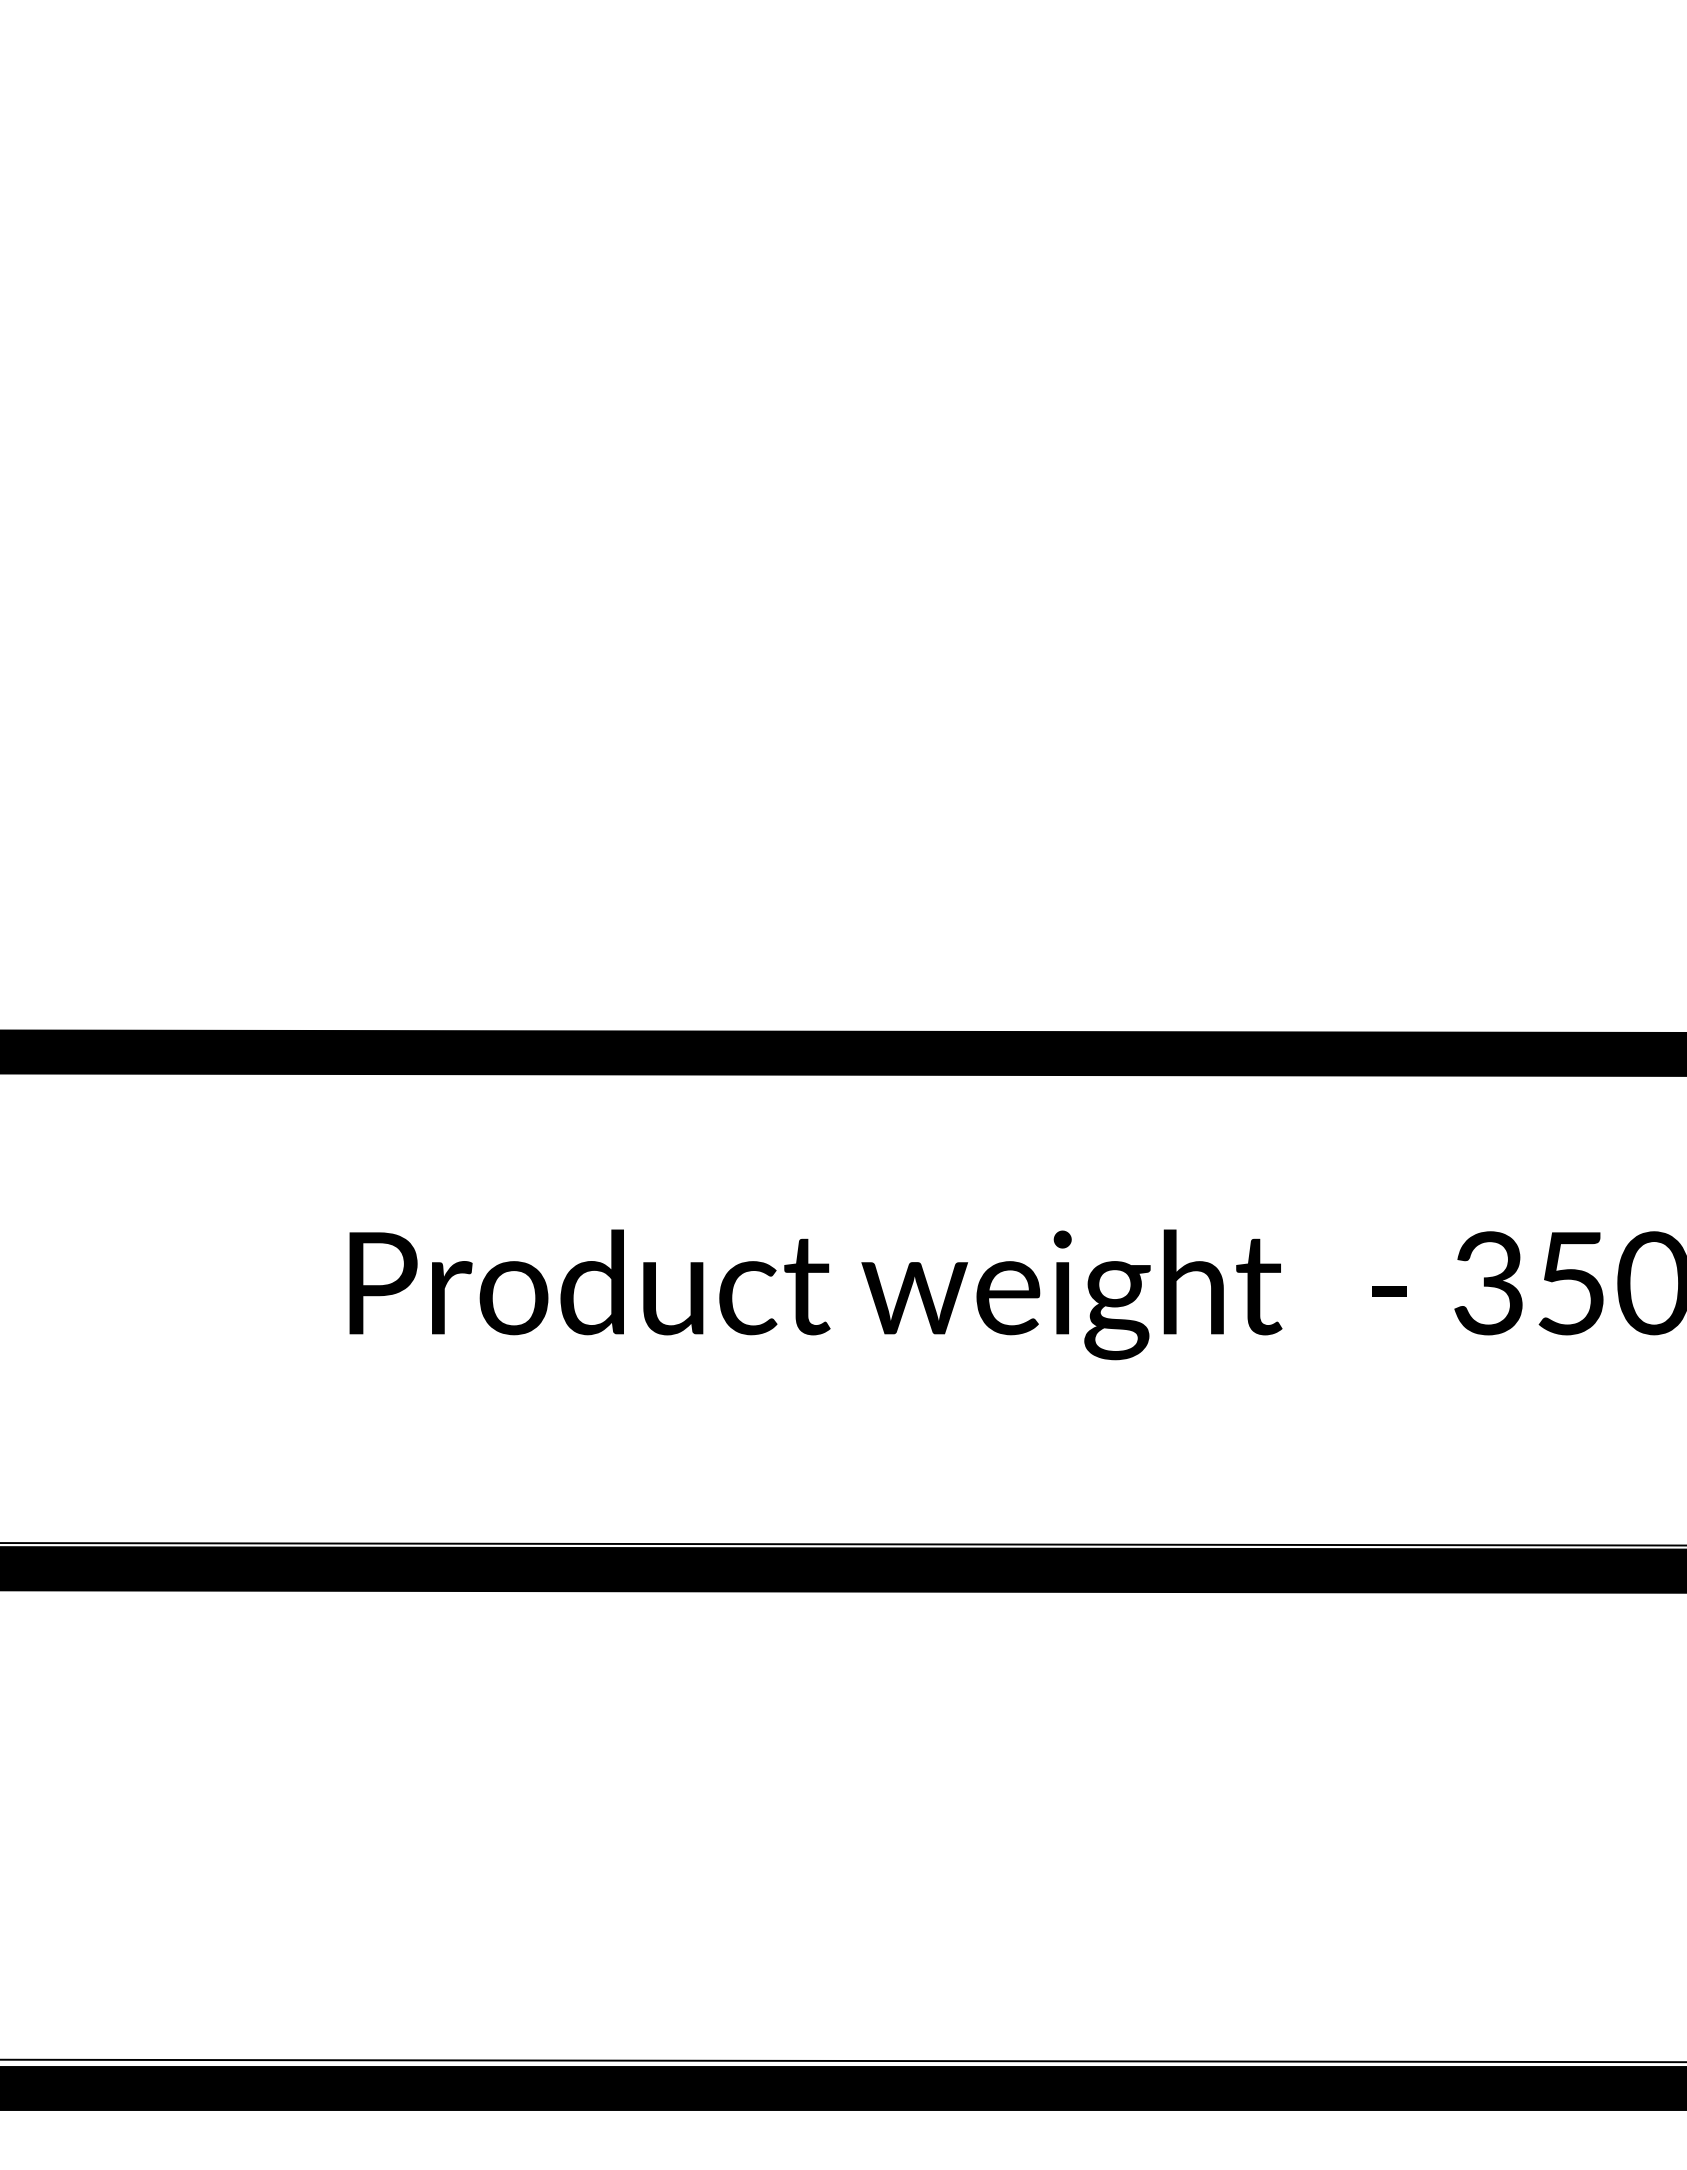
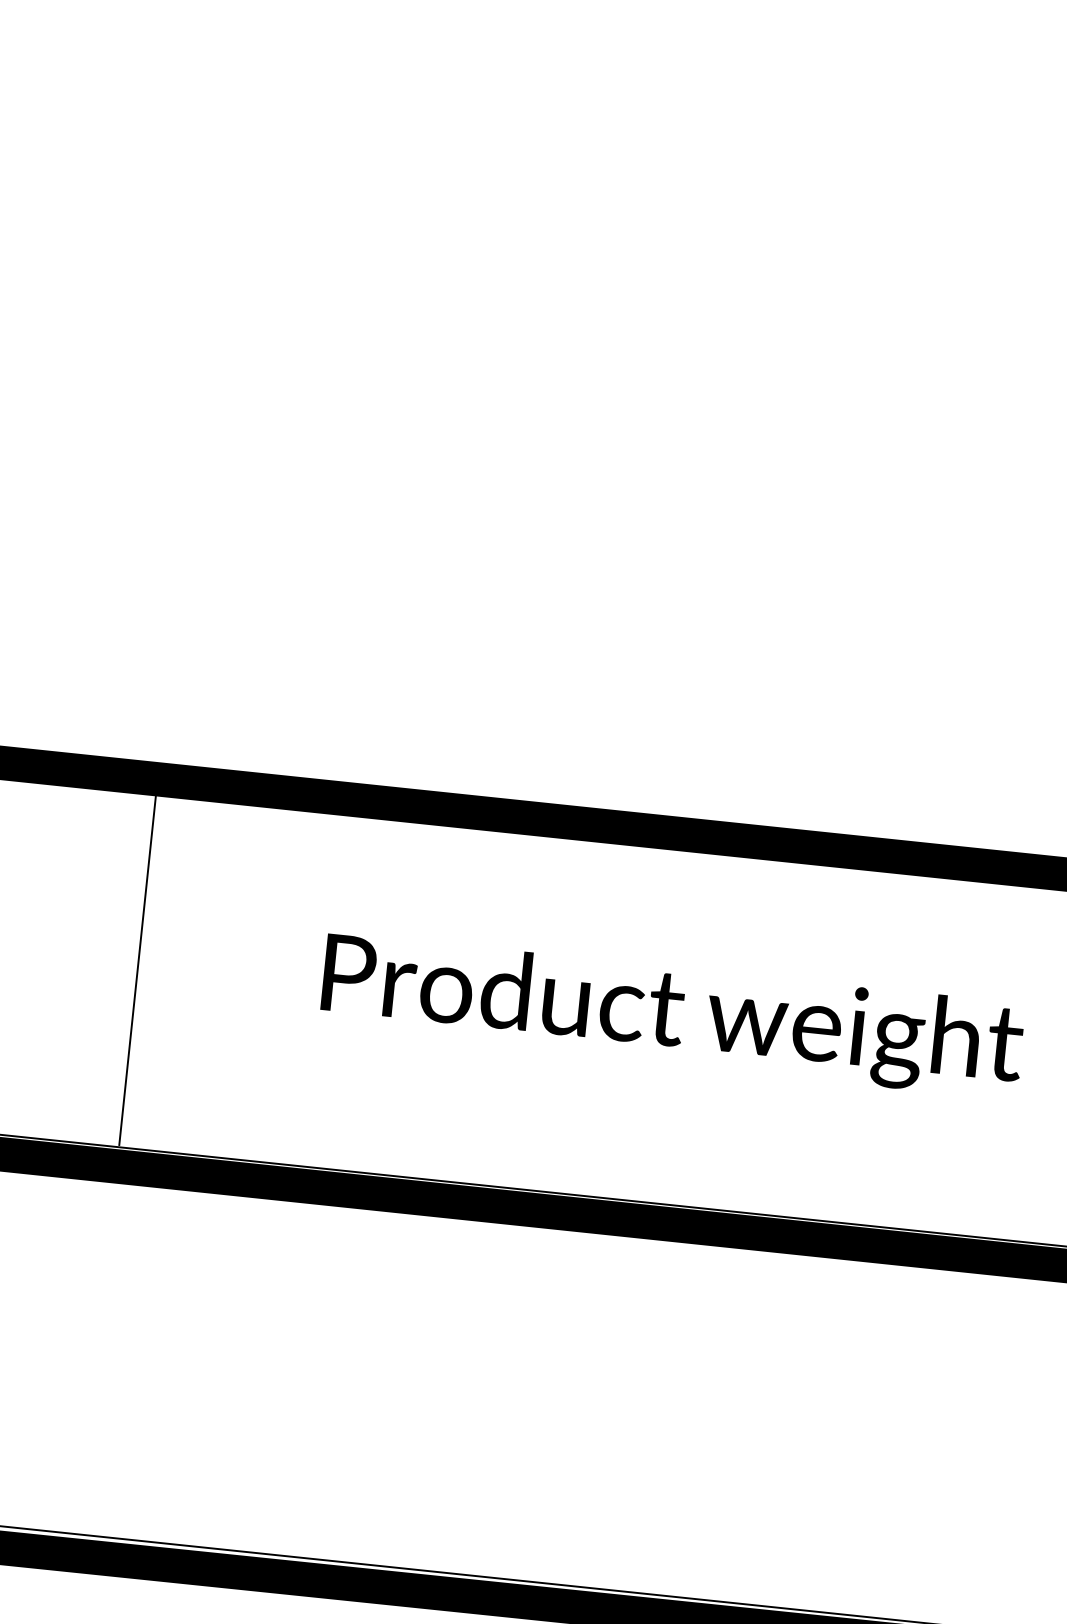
line: (102, 1305) -> (137, 969), added

